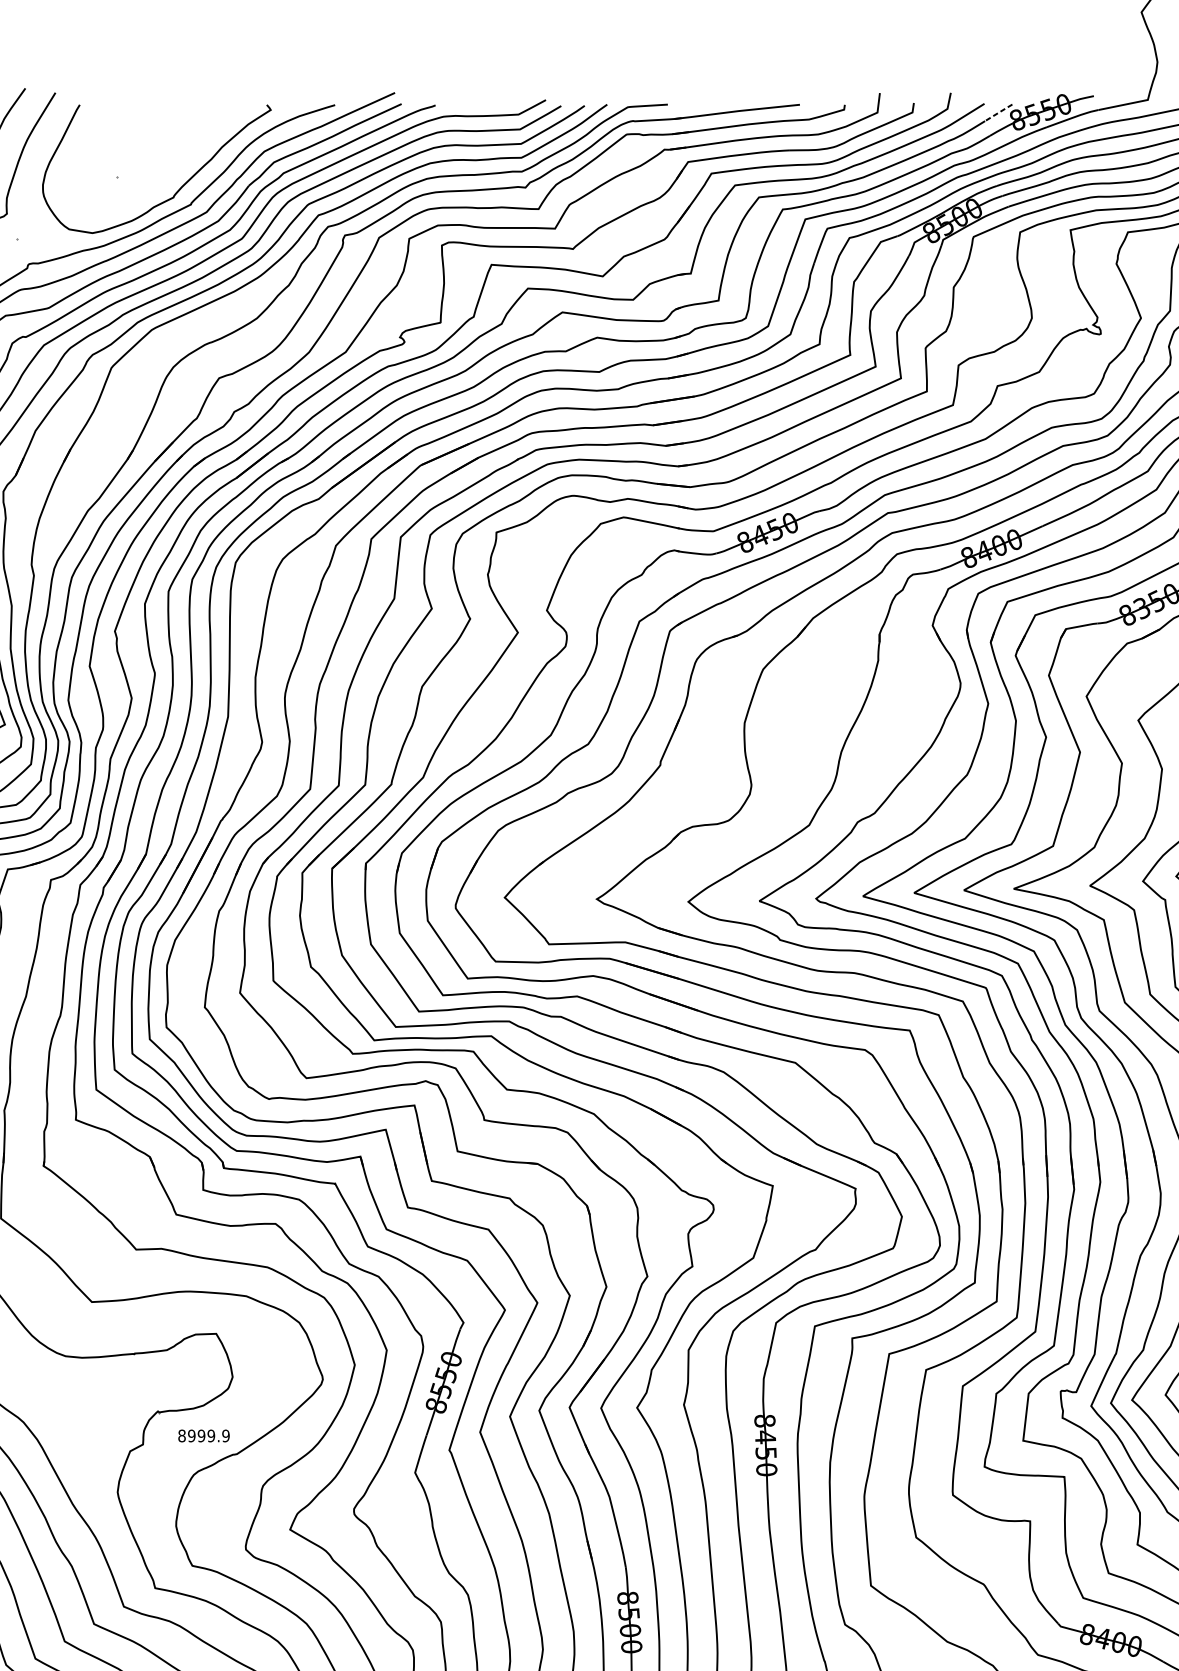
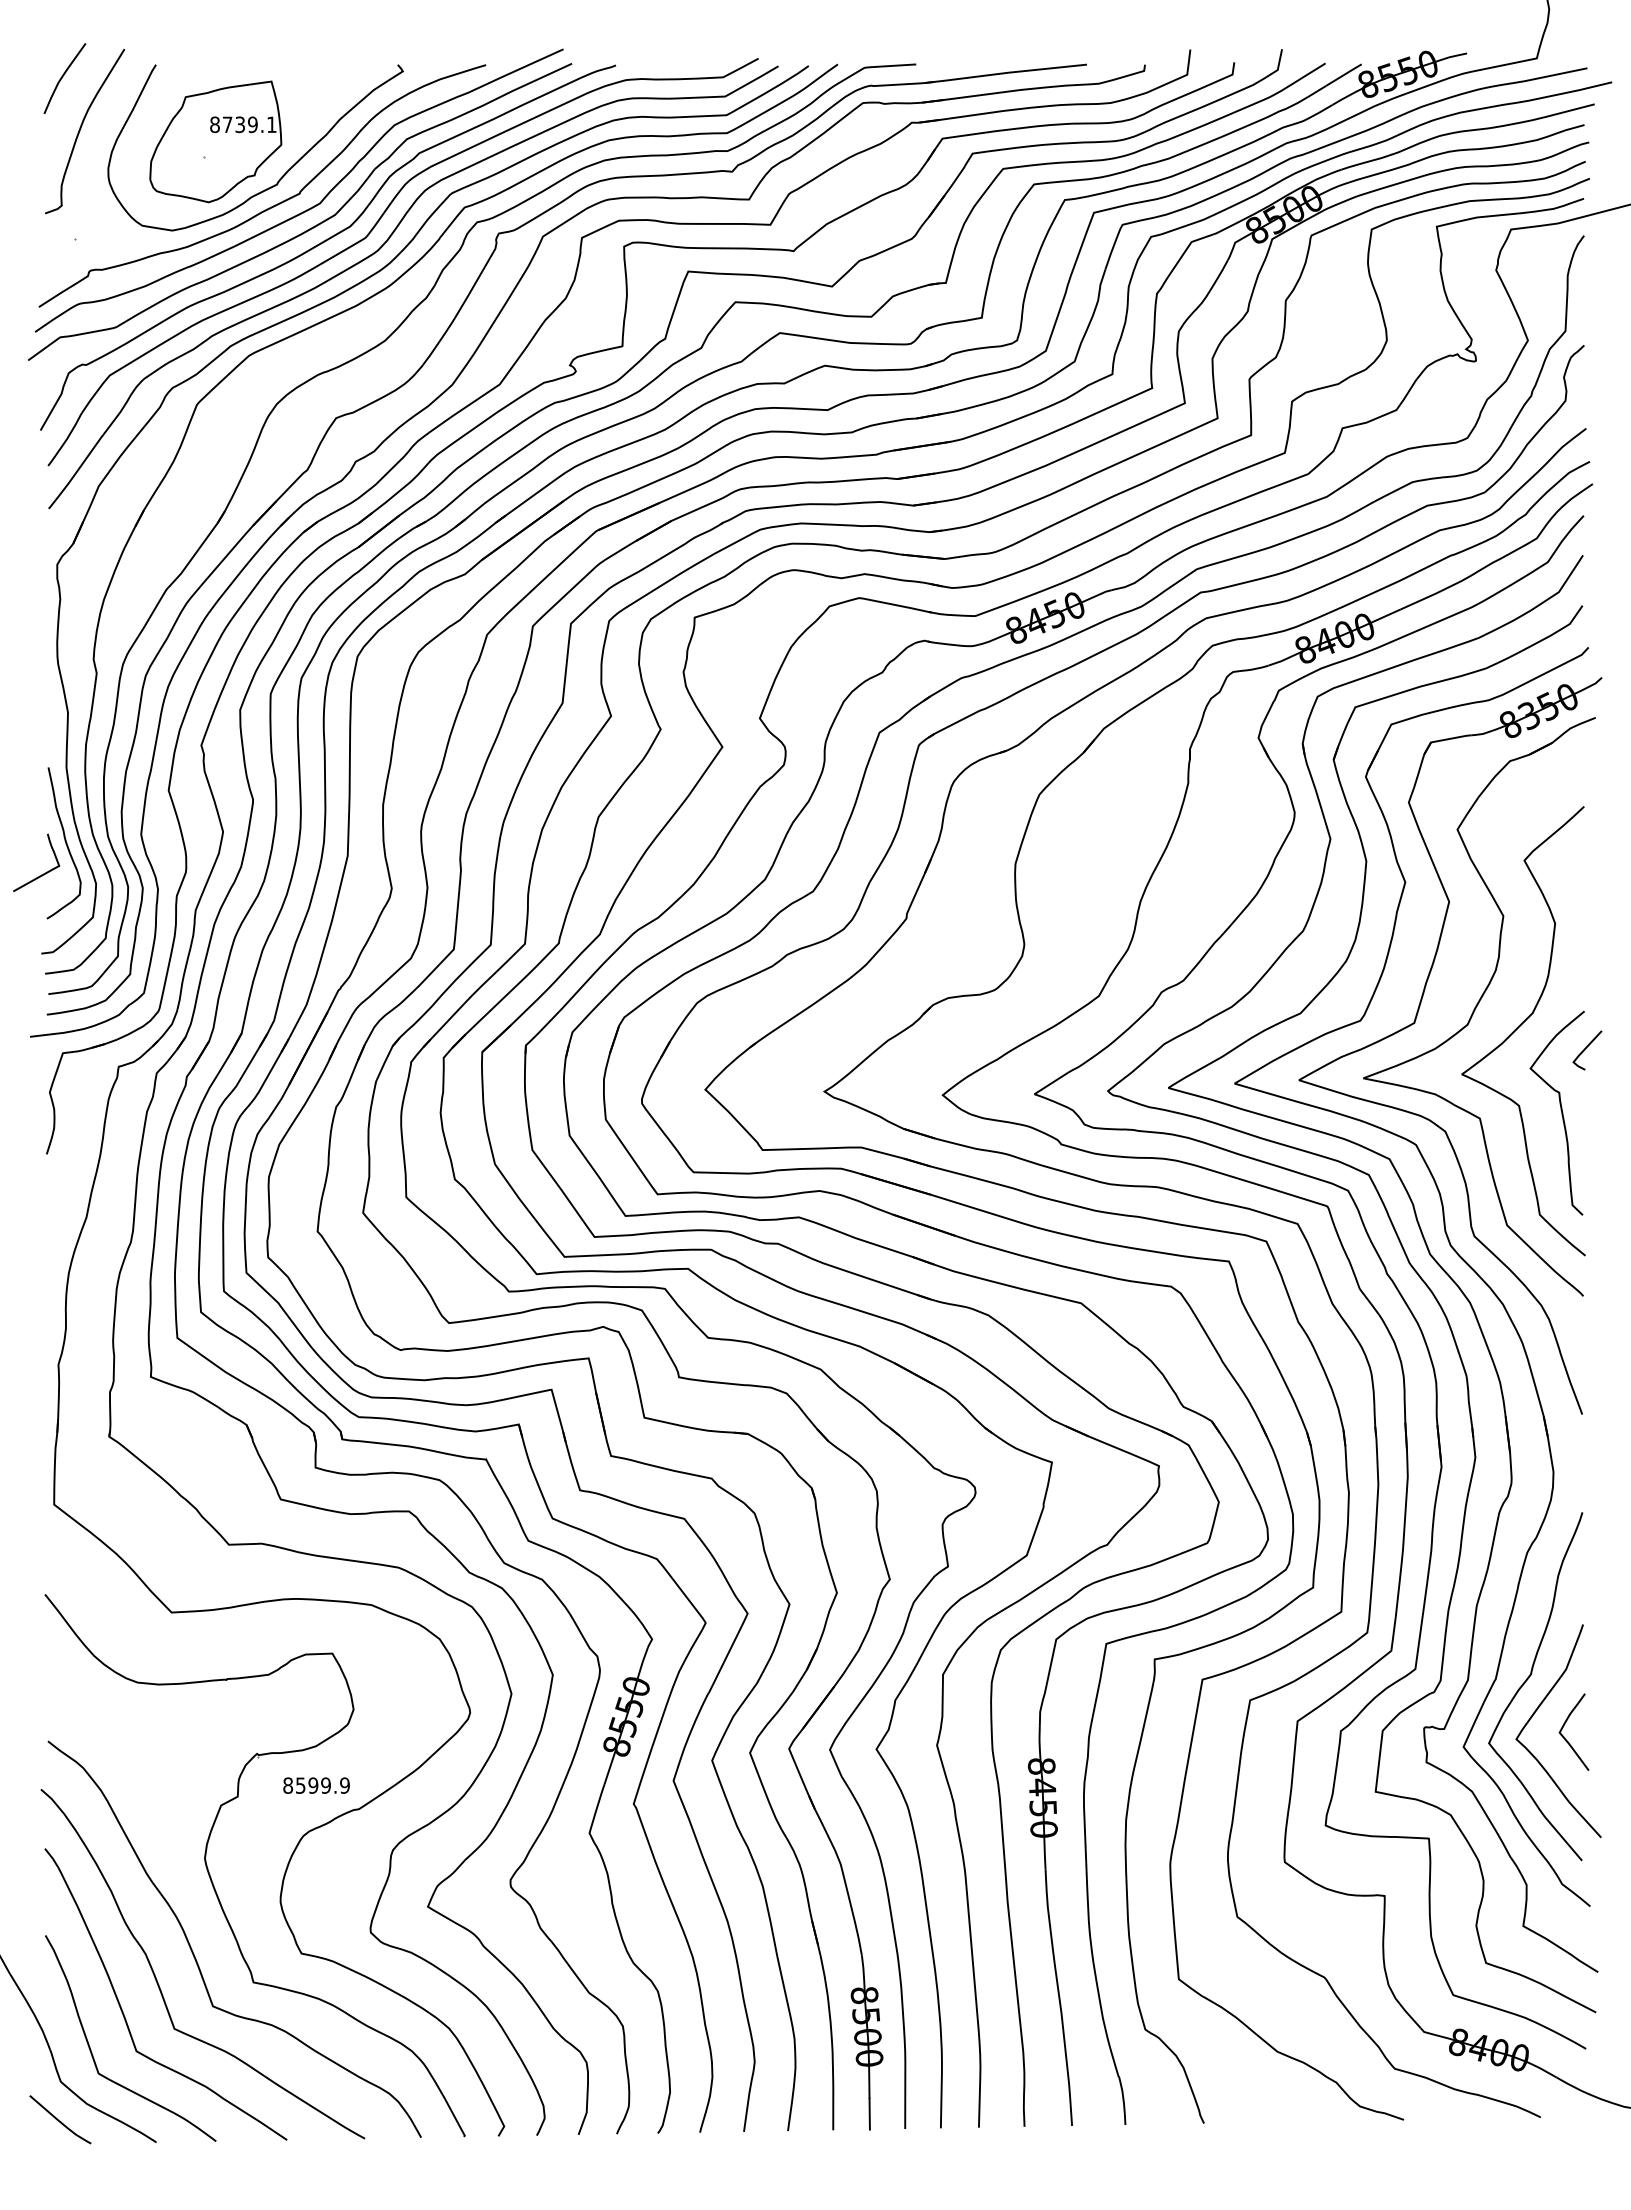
line: (999, 112) -> (1345, 74), dashed -> solid
part: (125, 164) -> (215, 141), added
text: (191, 1435) -> (300, 1785), 8999.9 -> 8599.9

